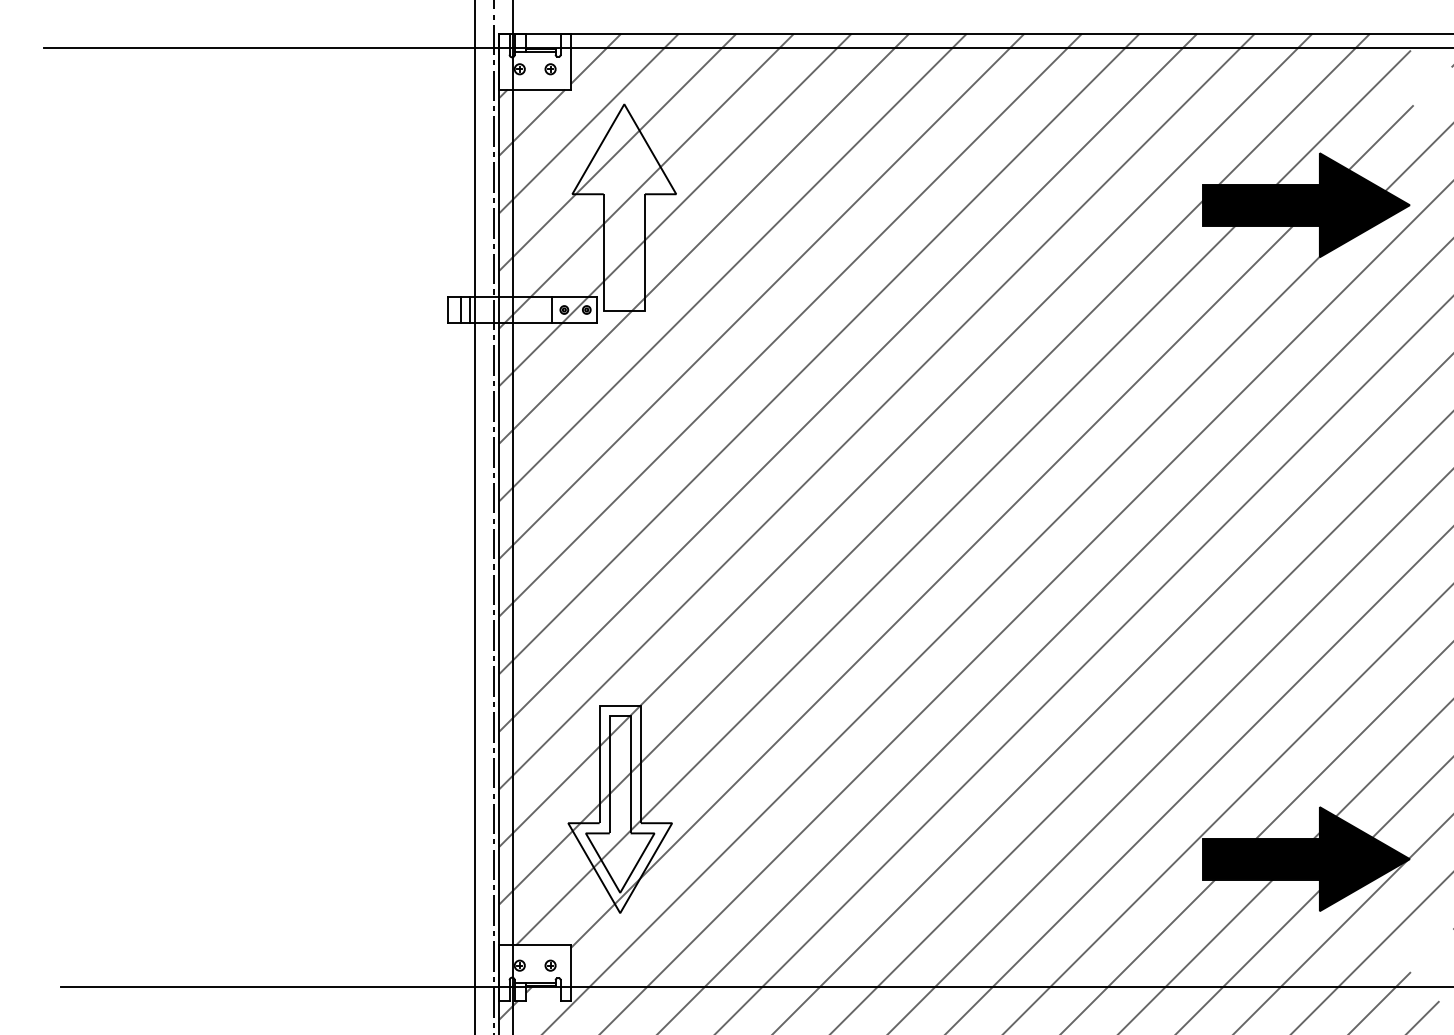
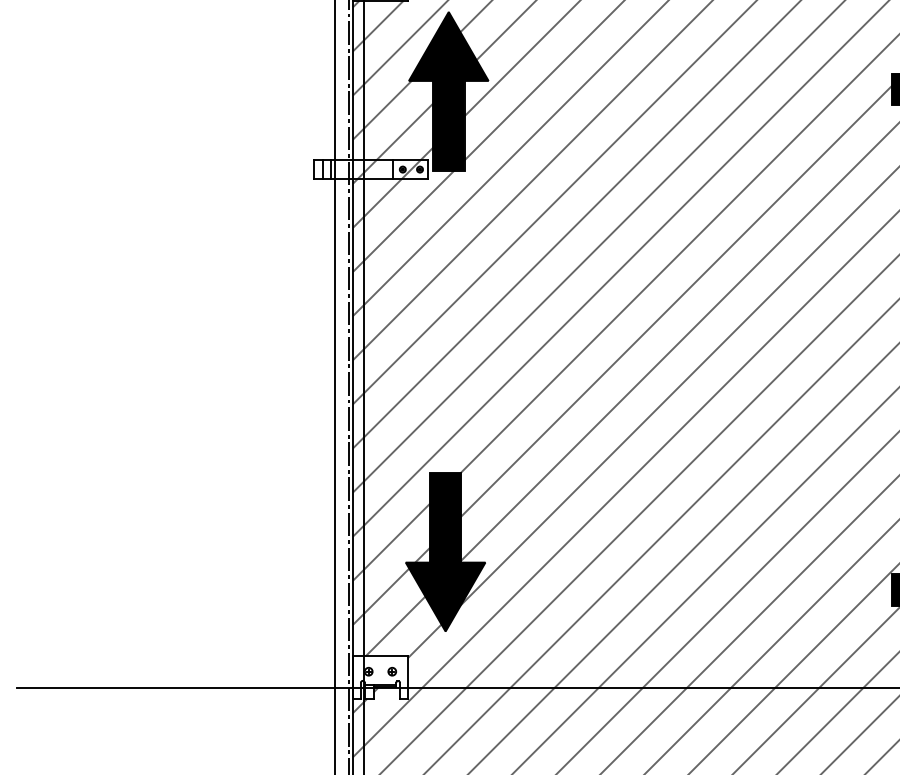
fill: (624, 207) -> (448, 91), added
fill: (620, 809) -> (445, 552), added

